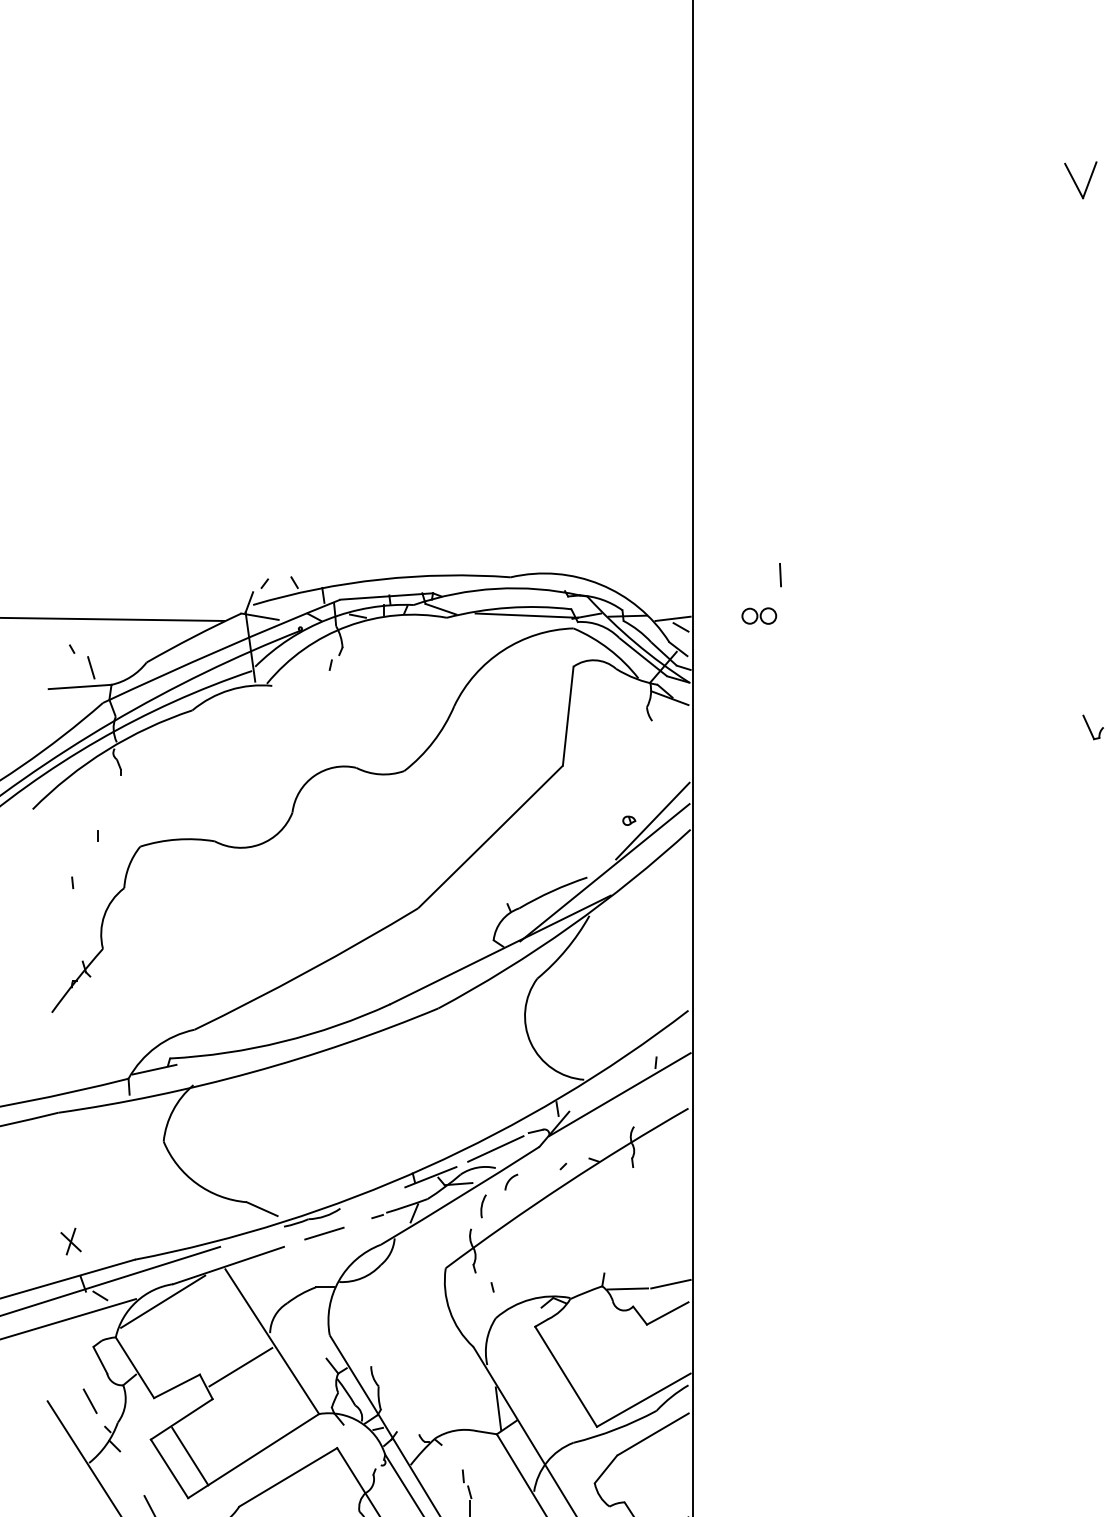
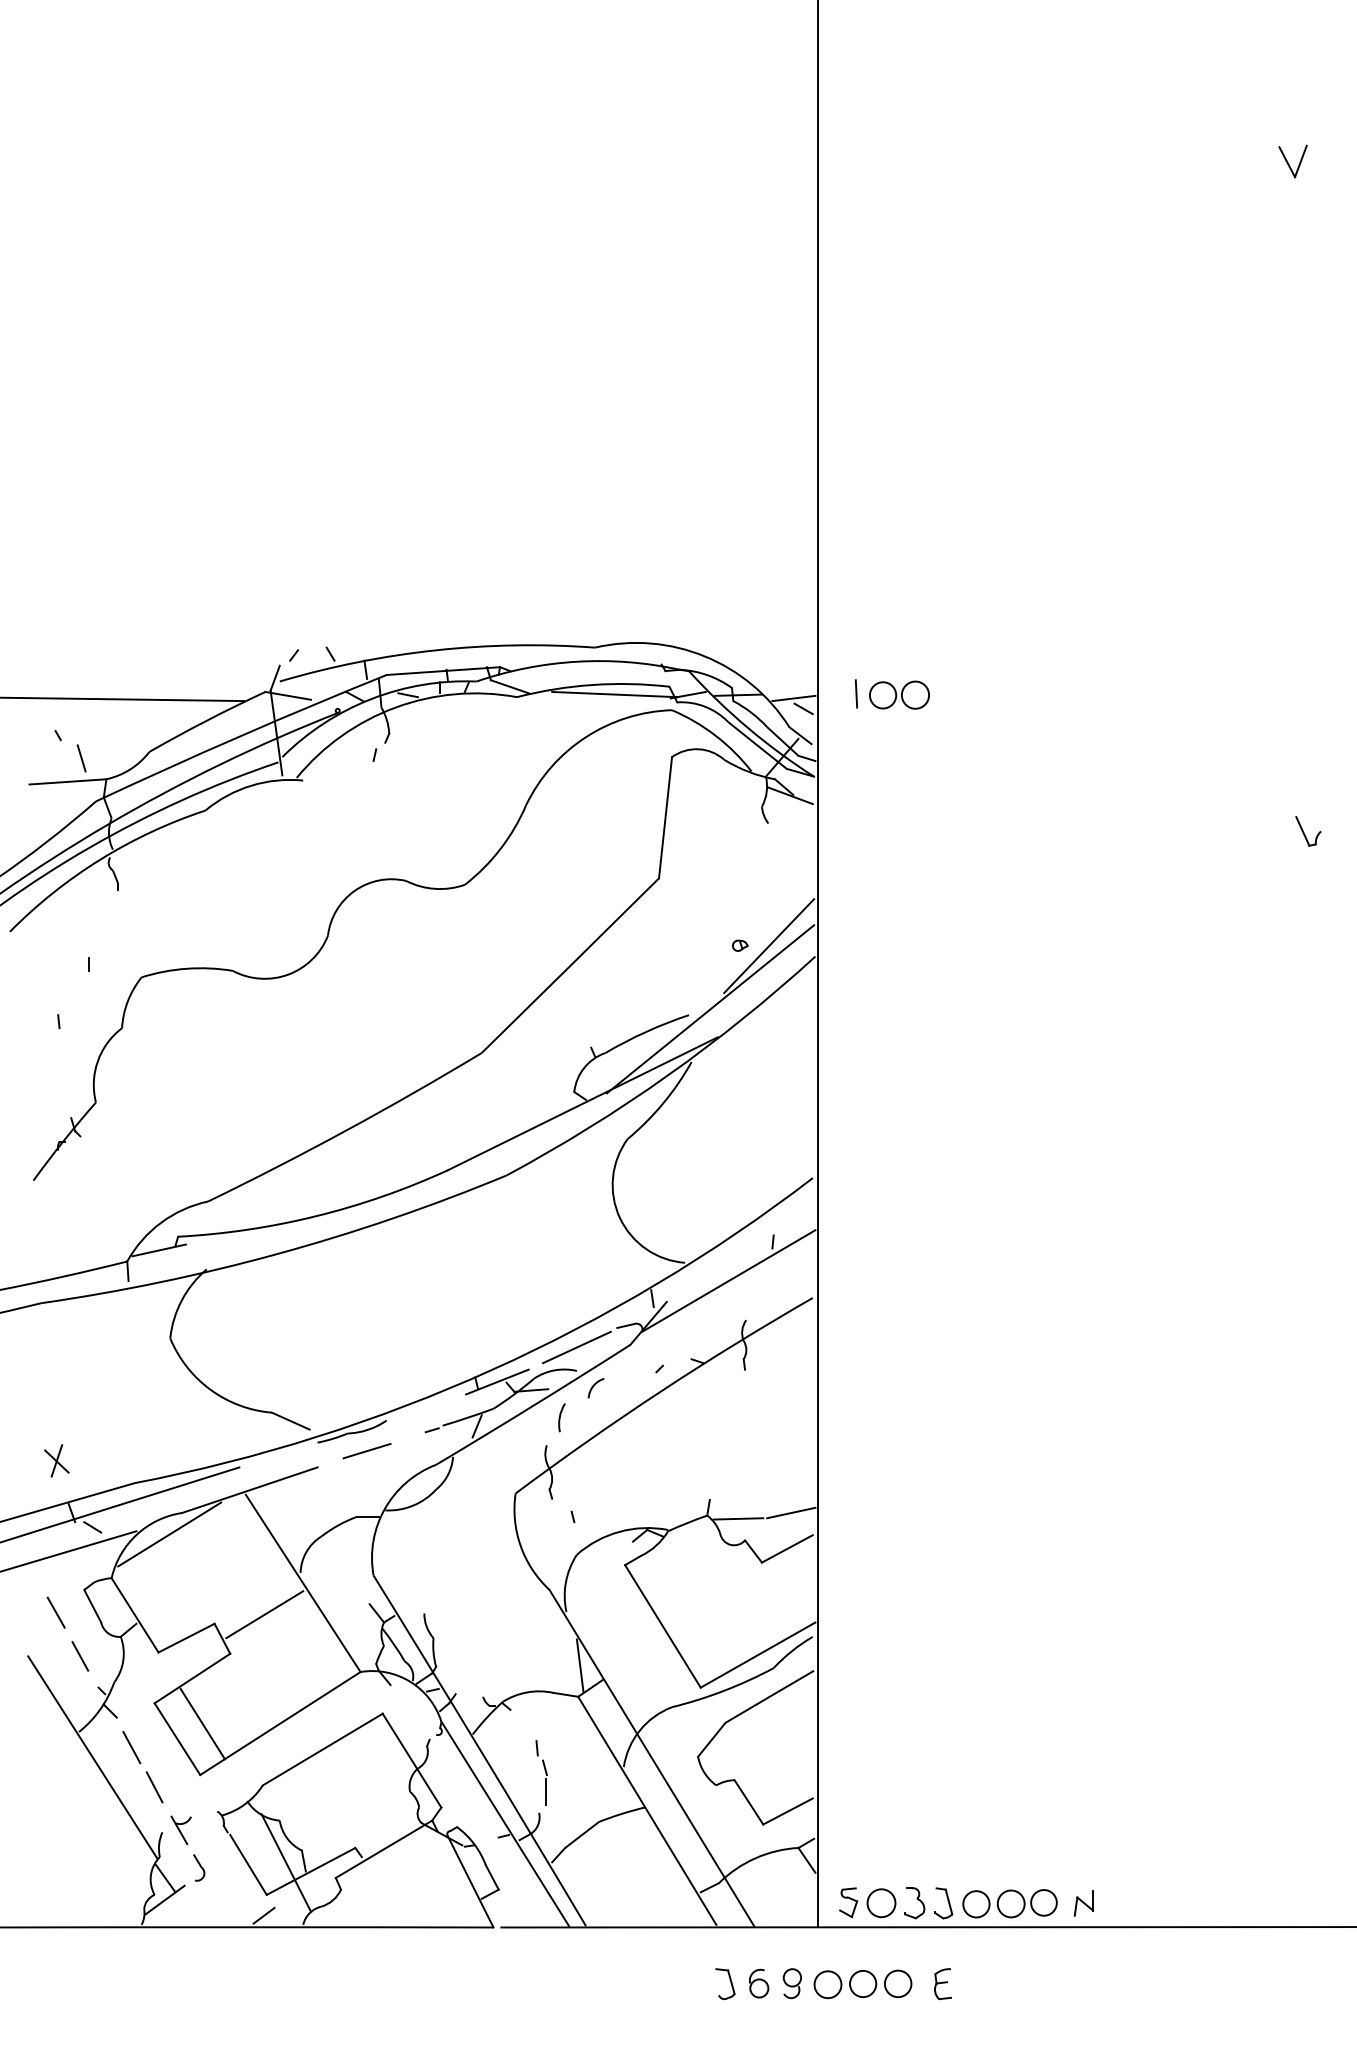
part: (1080, 180) -> (1292, 161), size x0.71
line: (779, 574) -> (855, 693), moved
part: (759, 615) -> (899, 694), size x1.43
line: (69, 1365) -> (55, 1612), added
line: (132, 1475) -> (131, 1747), added

